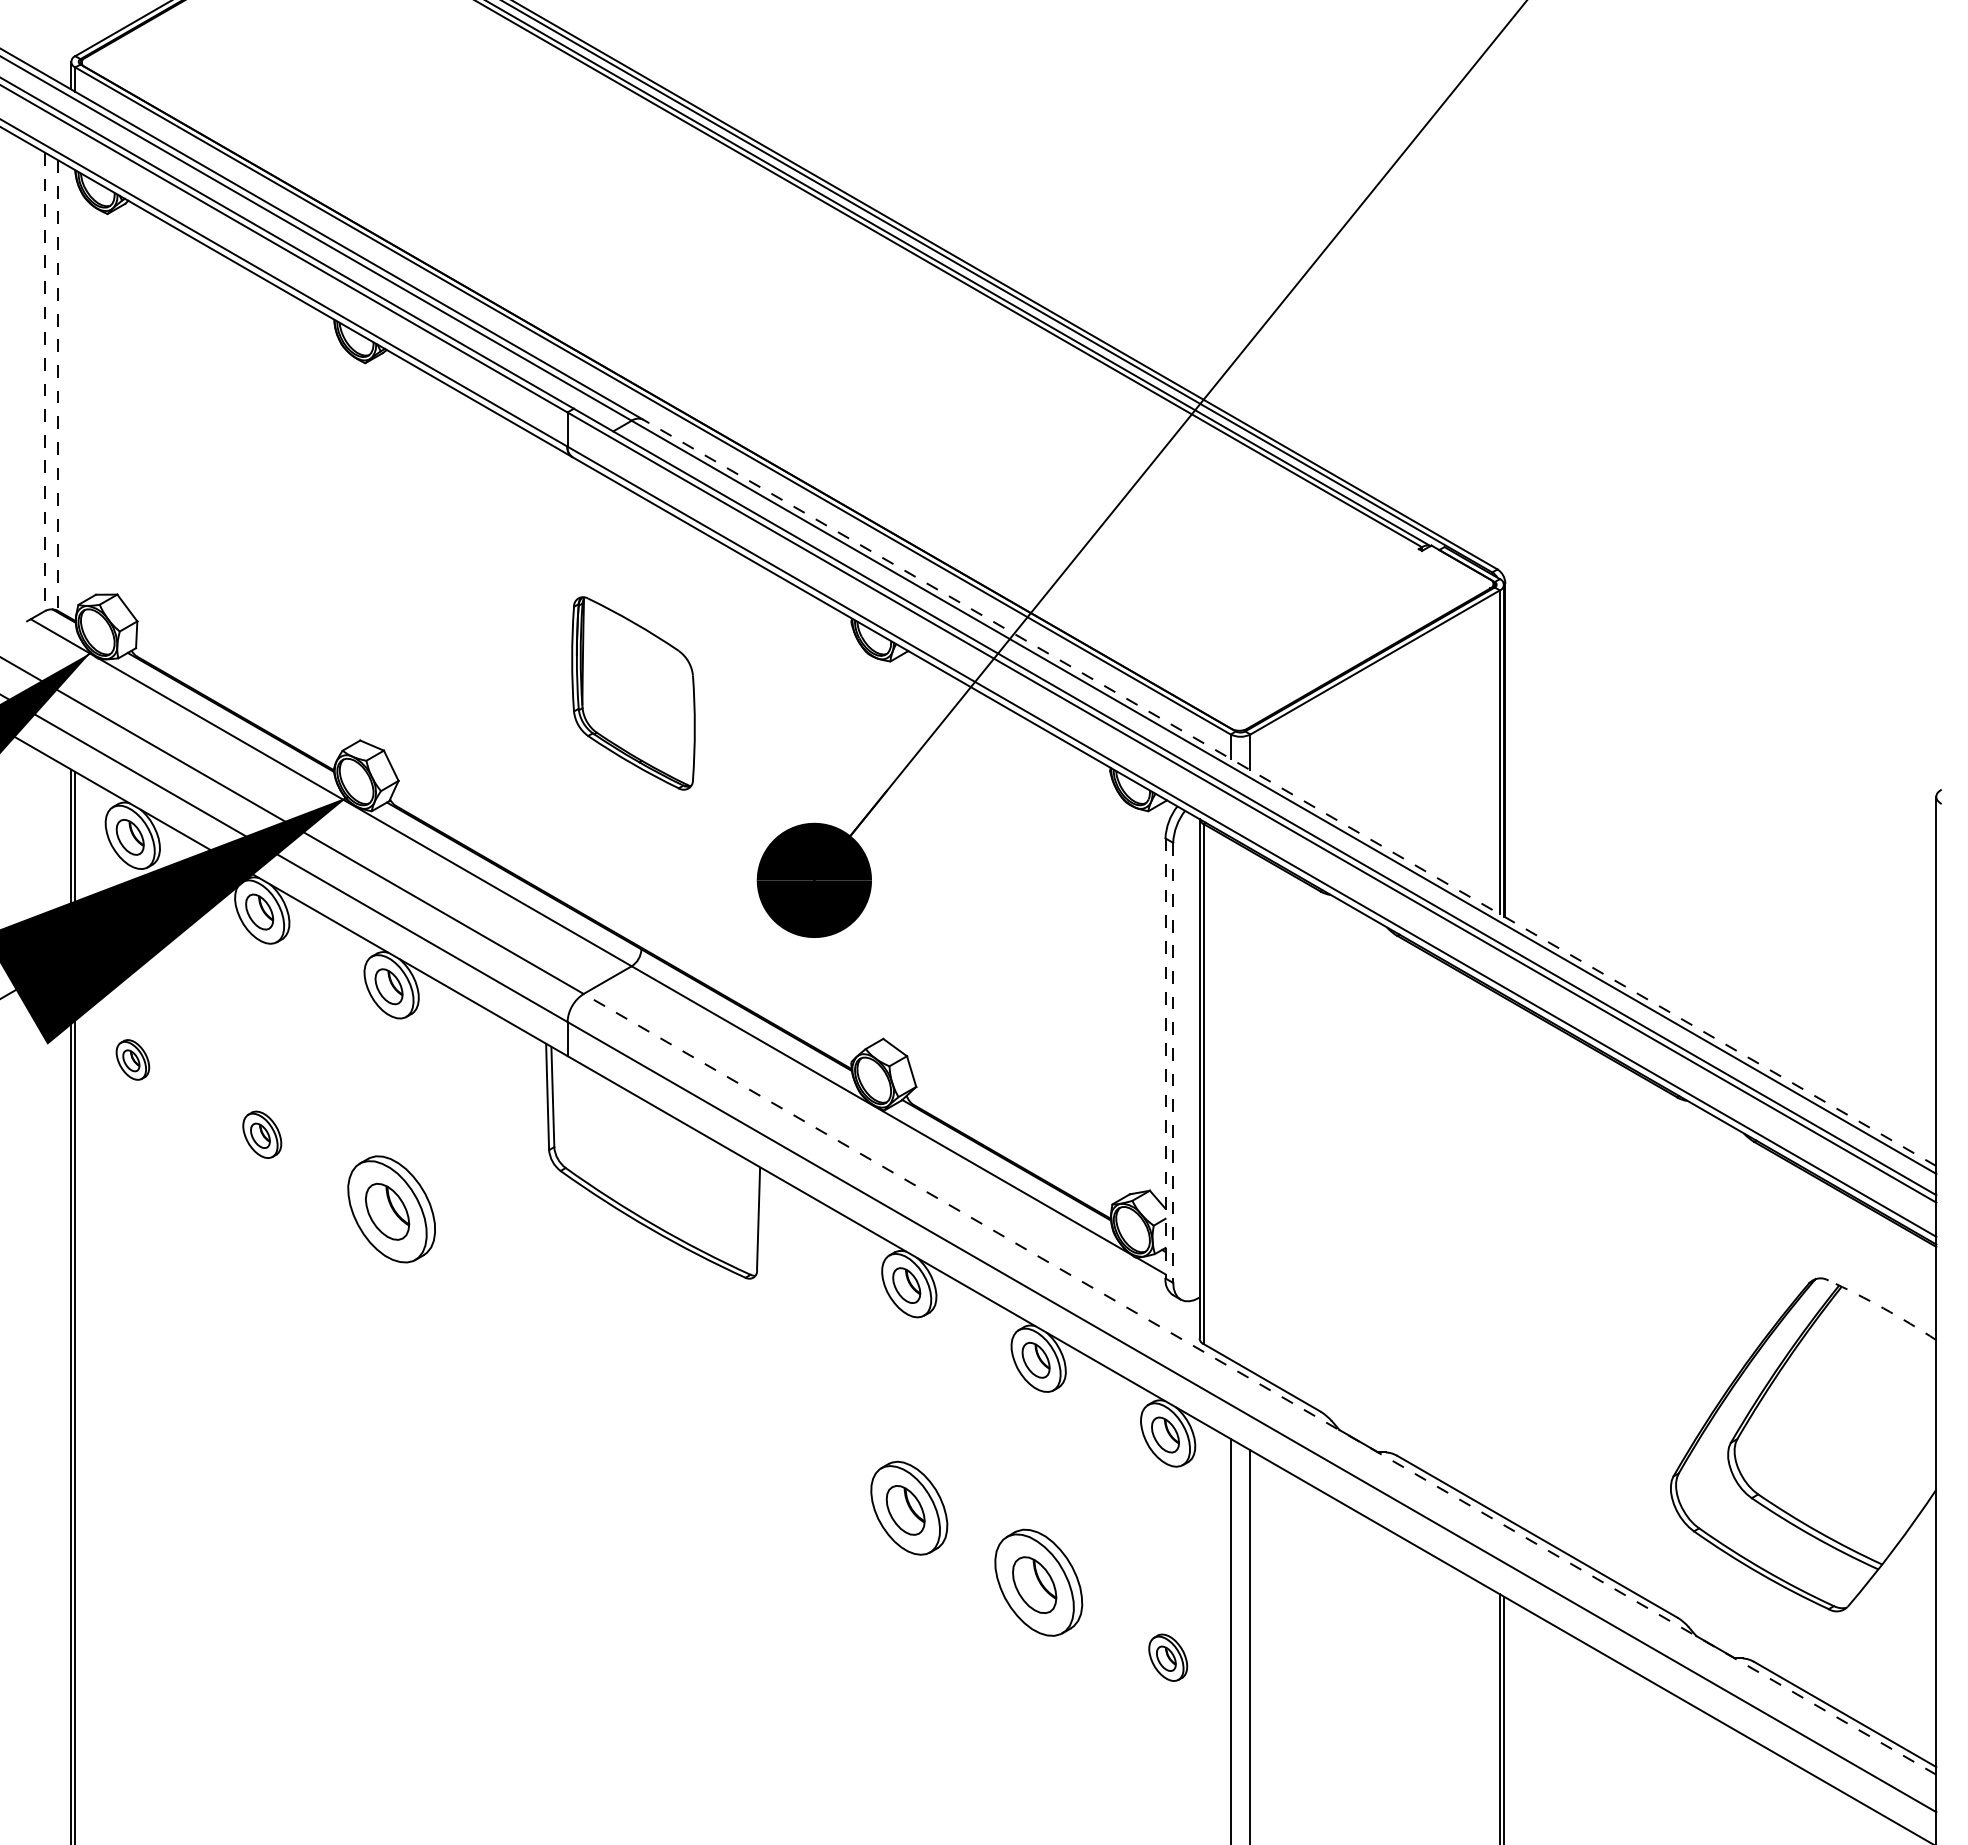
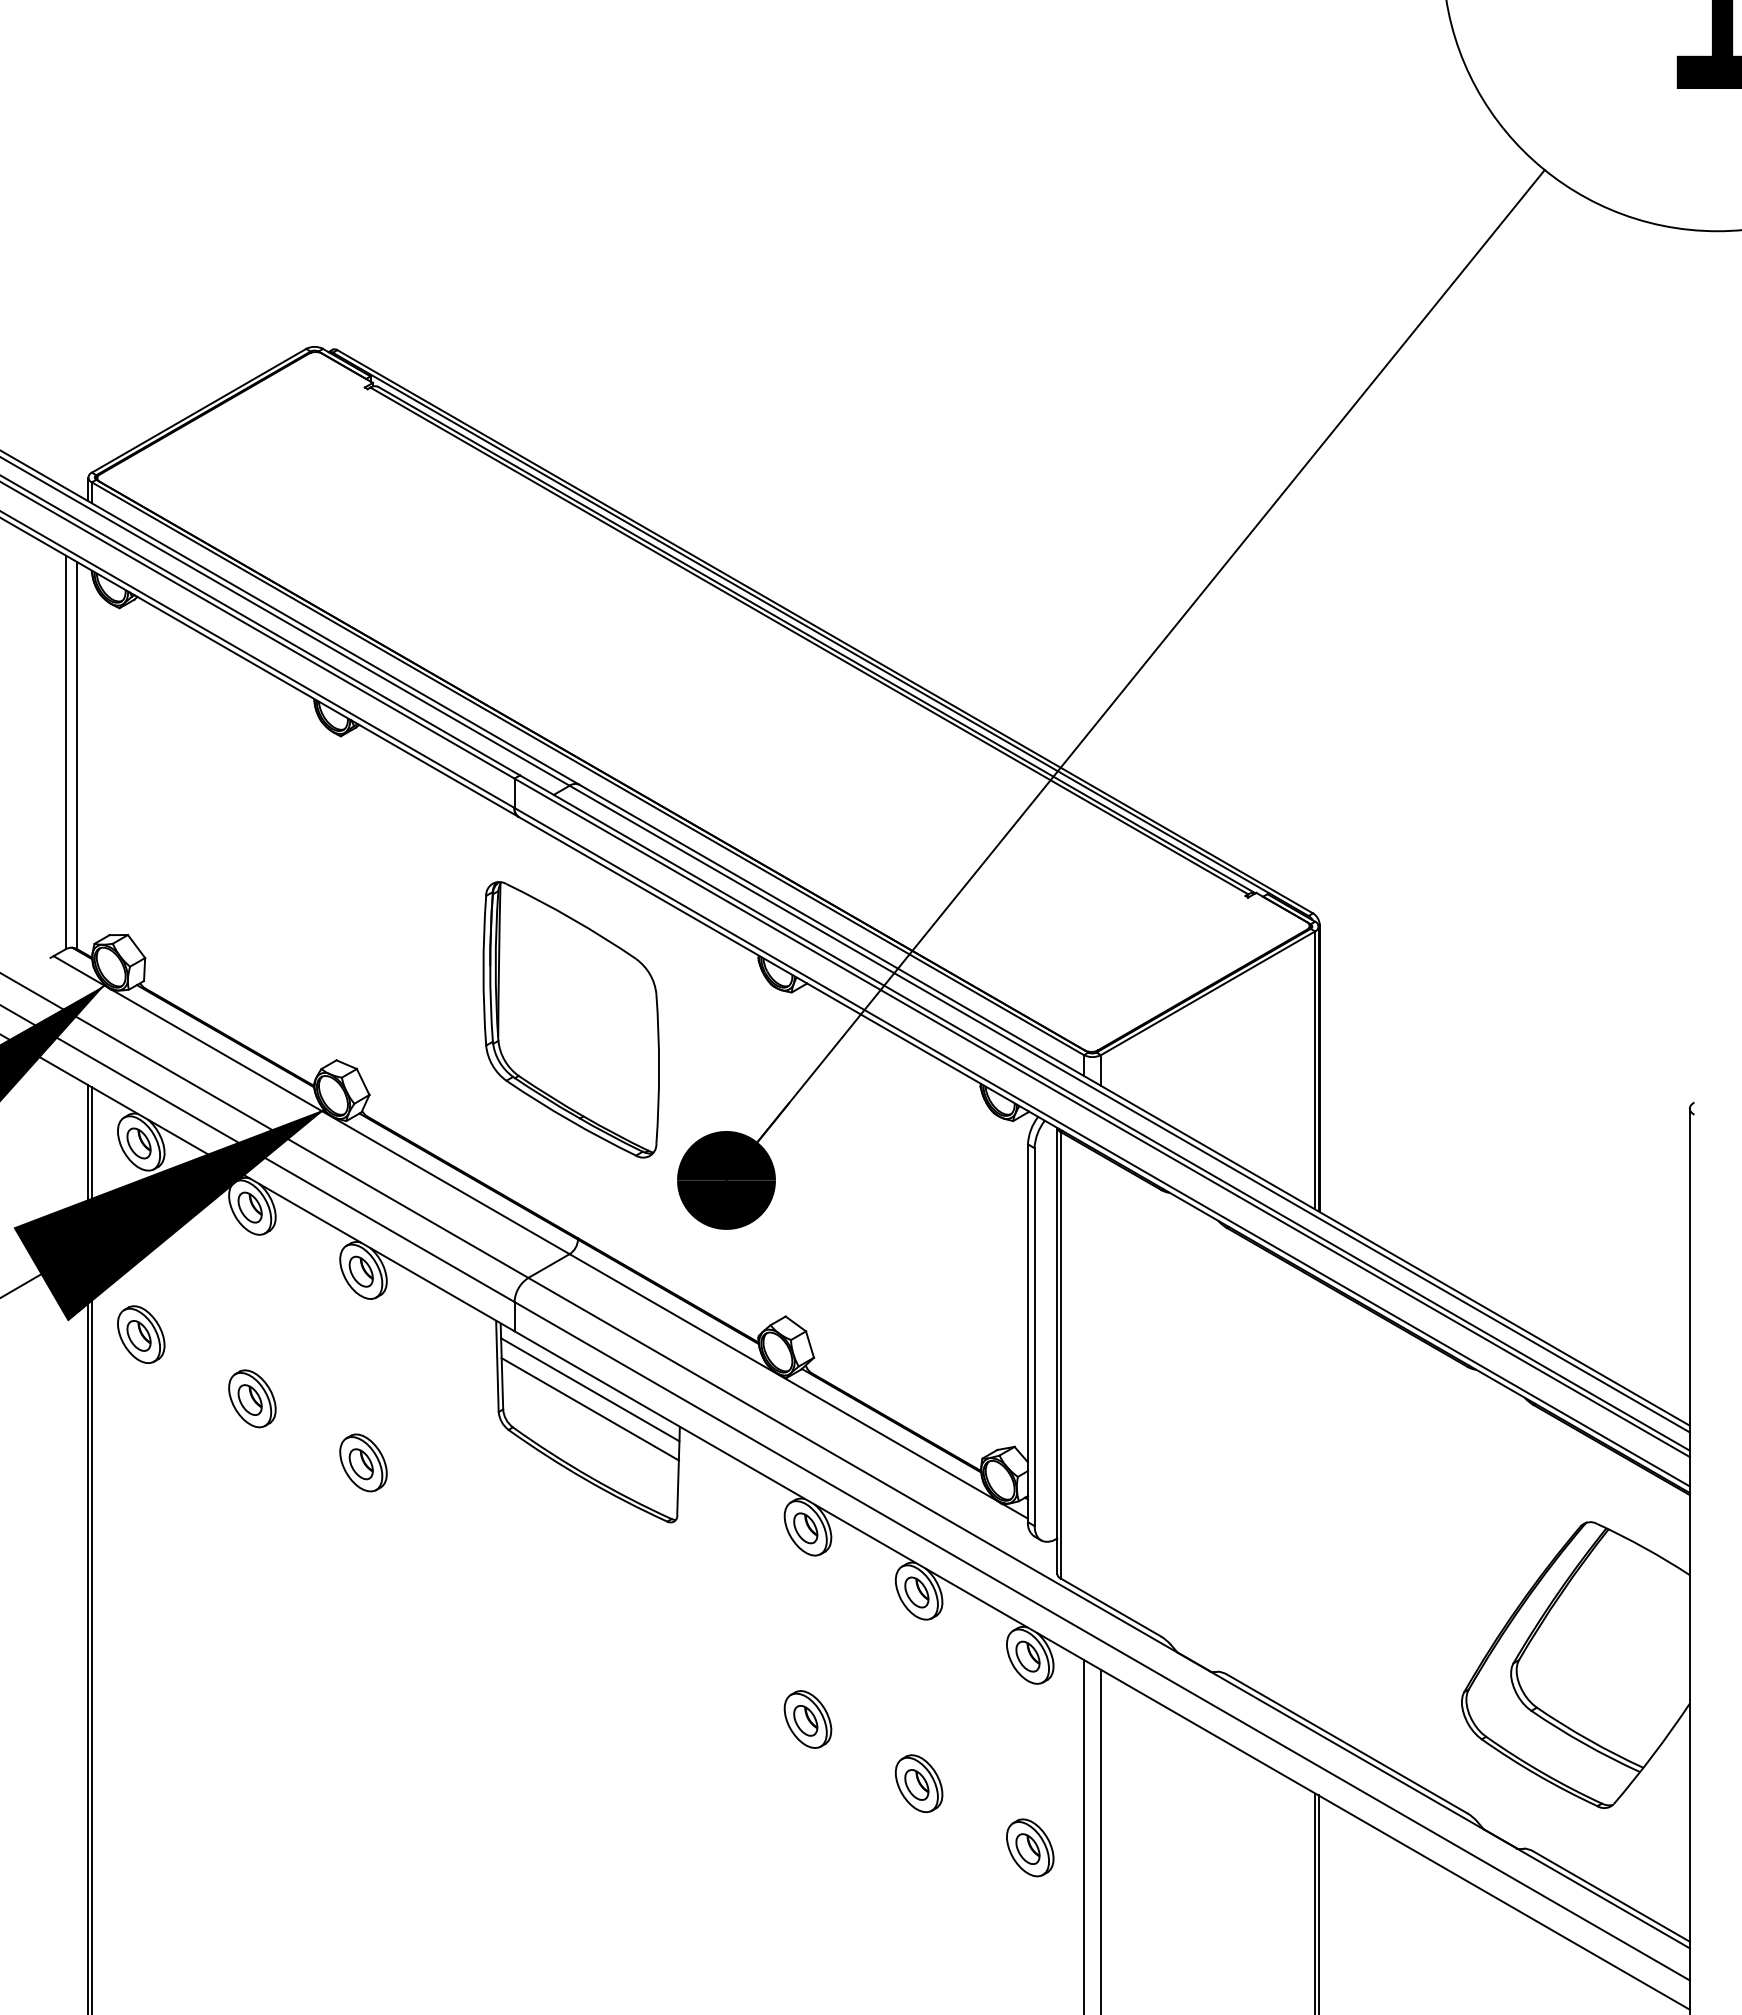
line: (45, 382) -> (66, 752), dashed -> solid
line: (57, 385) -> (76, 755), dashed -> solid
part: (632, 692) -> (570, 1019), size x1.67
line: (1289, 793) -> (1134, 1105), dashed -> solid
line: (1166, 1058) -> (1028, 1333), dashed -> solid
part: (133, 1059) -> (141, 1334), size x1.67
line: (1173, 1063) -> (1034, 1337), dashed -> solid
line: (656, 1123) -> (590, 1389), added
part: (262, 1134) -> (252, 1398), size x1.43
line: (654, 1147) -> (589, 1409), added
part: (391, 1208) -> (363, 1462), size x0.62
arc: (1883, 1307) -> (1644, 1547), dashed -> solid
line: (1260, 1384) -> (1109, 1613), dashed -> solid
part: (908, 1508) -> (807, 1719), size x0.71
part: (1037, 1582) -> (918, 1783), size x0.62
part: (1168, 1657) -> (1030, 1847), size x1.43

